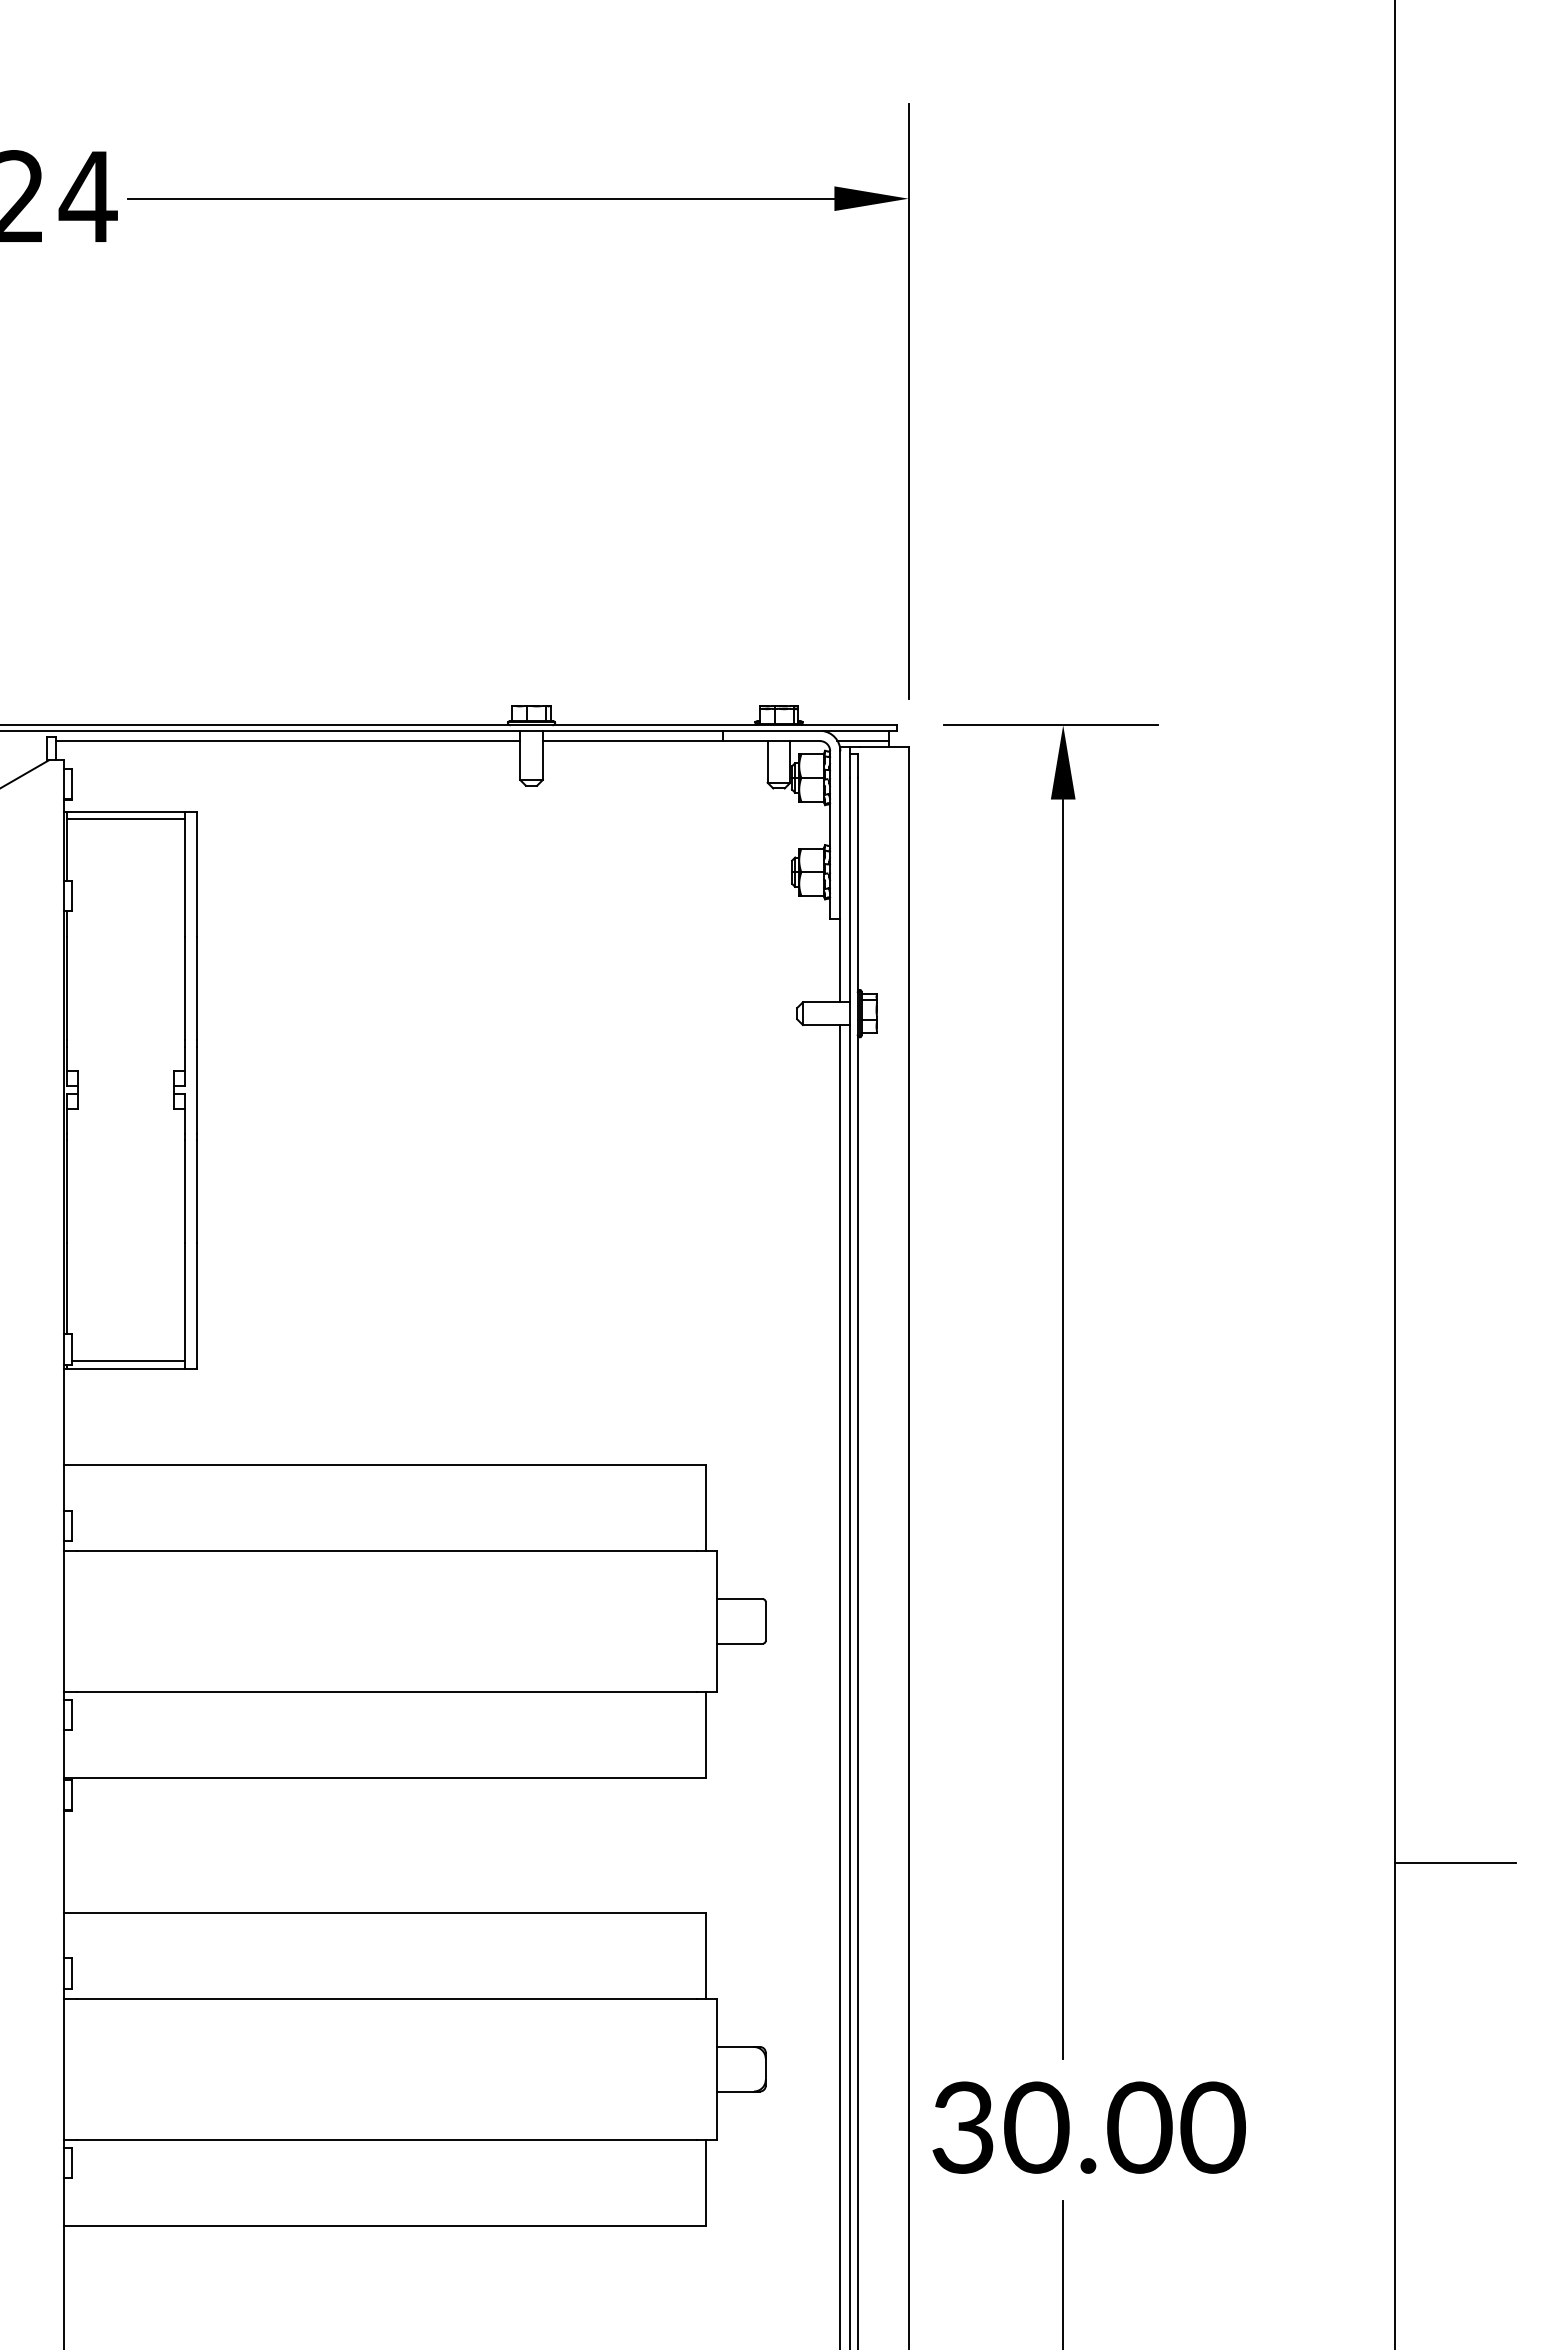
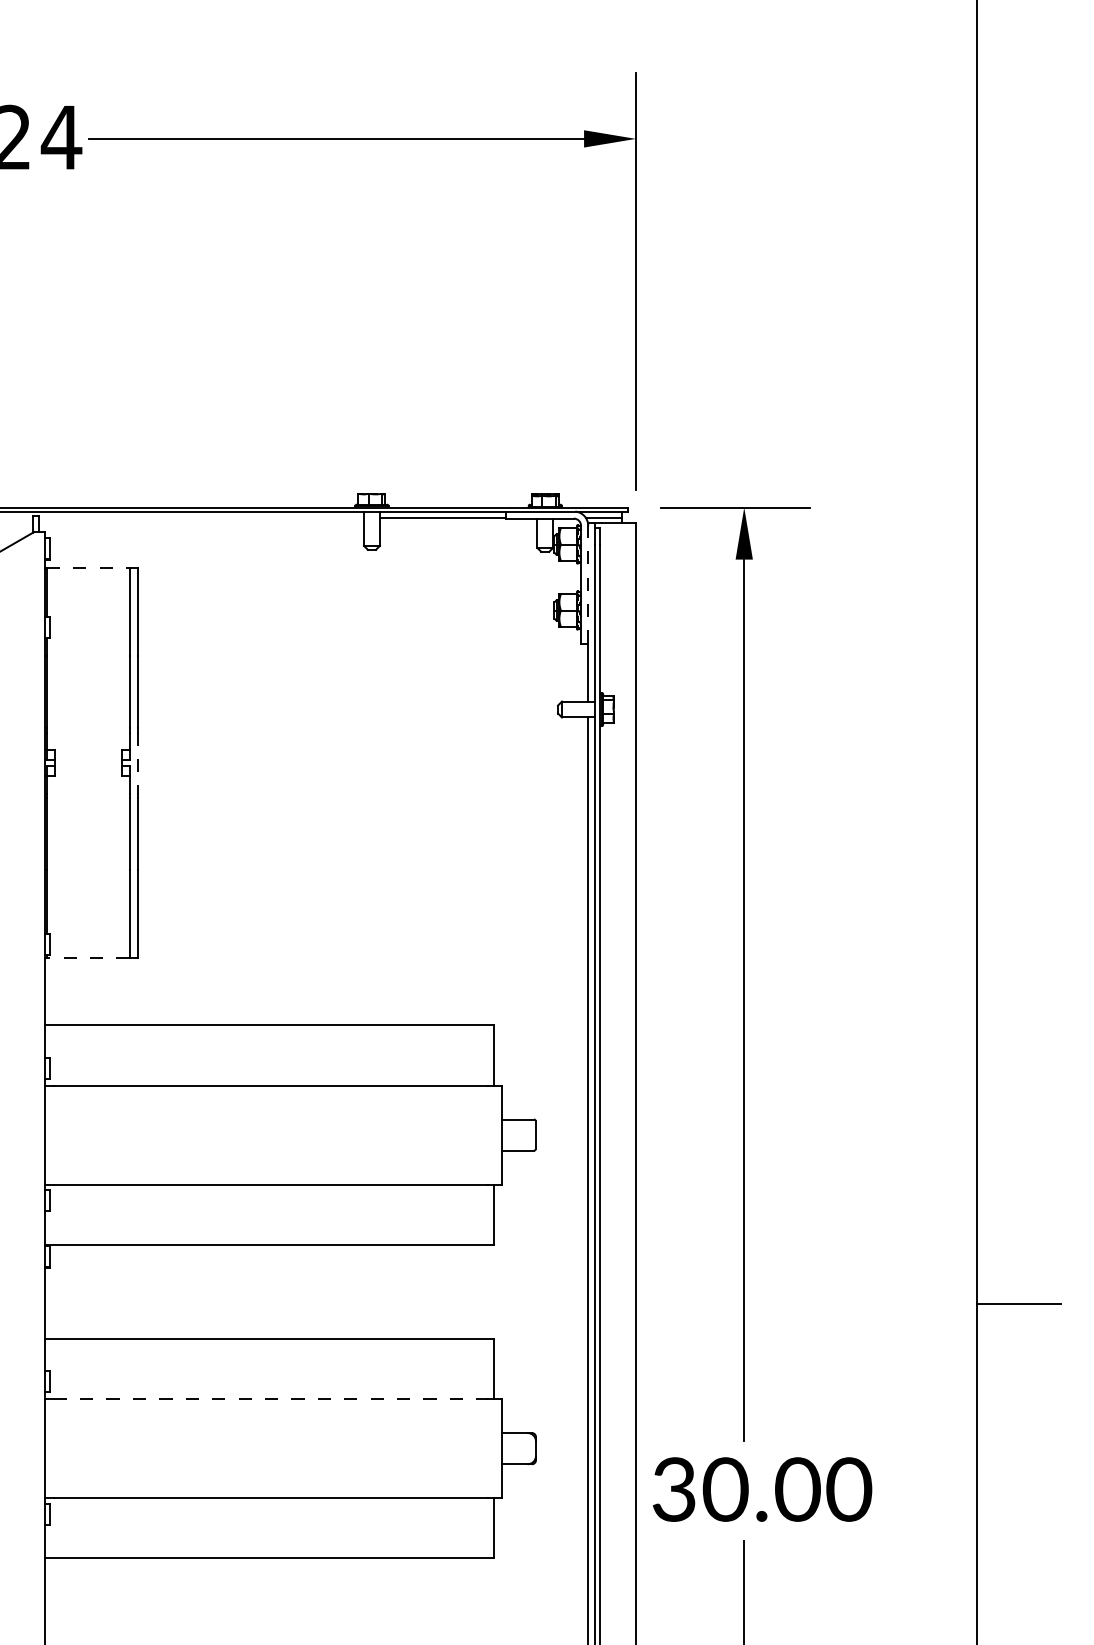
line: (287, 740) -> (201, 518), removed
line: (126, 811) -> (88, 567), solid -> dashed
line: (126, 819) -> (88, 573), removed
line: (840, 834) -> (588, 584), solid -> dashed
line: (196, 1090) -> (137, 763), solid -> dashed
line: (128, 1360) -> (89, 952), removed
line: (125, 1368) -> (87, 957), solid -> dashed
line: (386, 1998) -> (270, 1399), solid -> dashed

